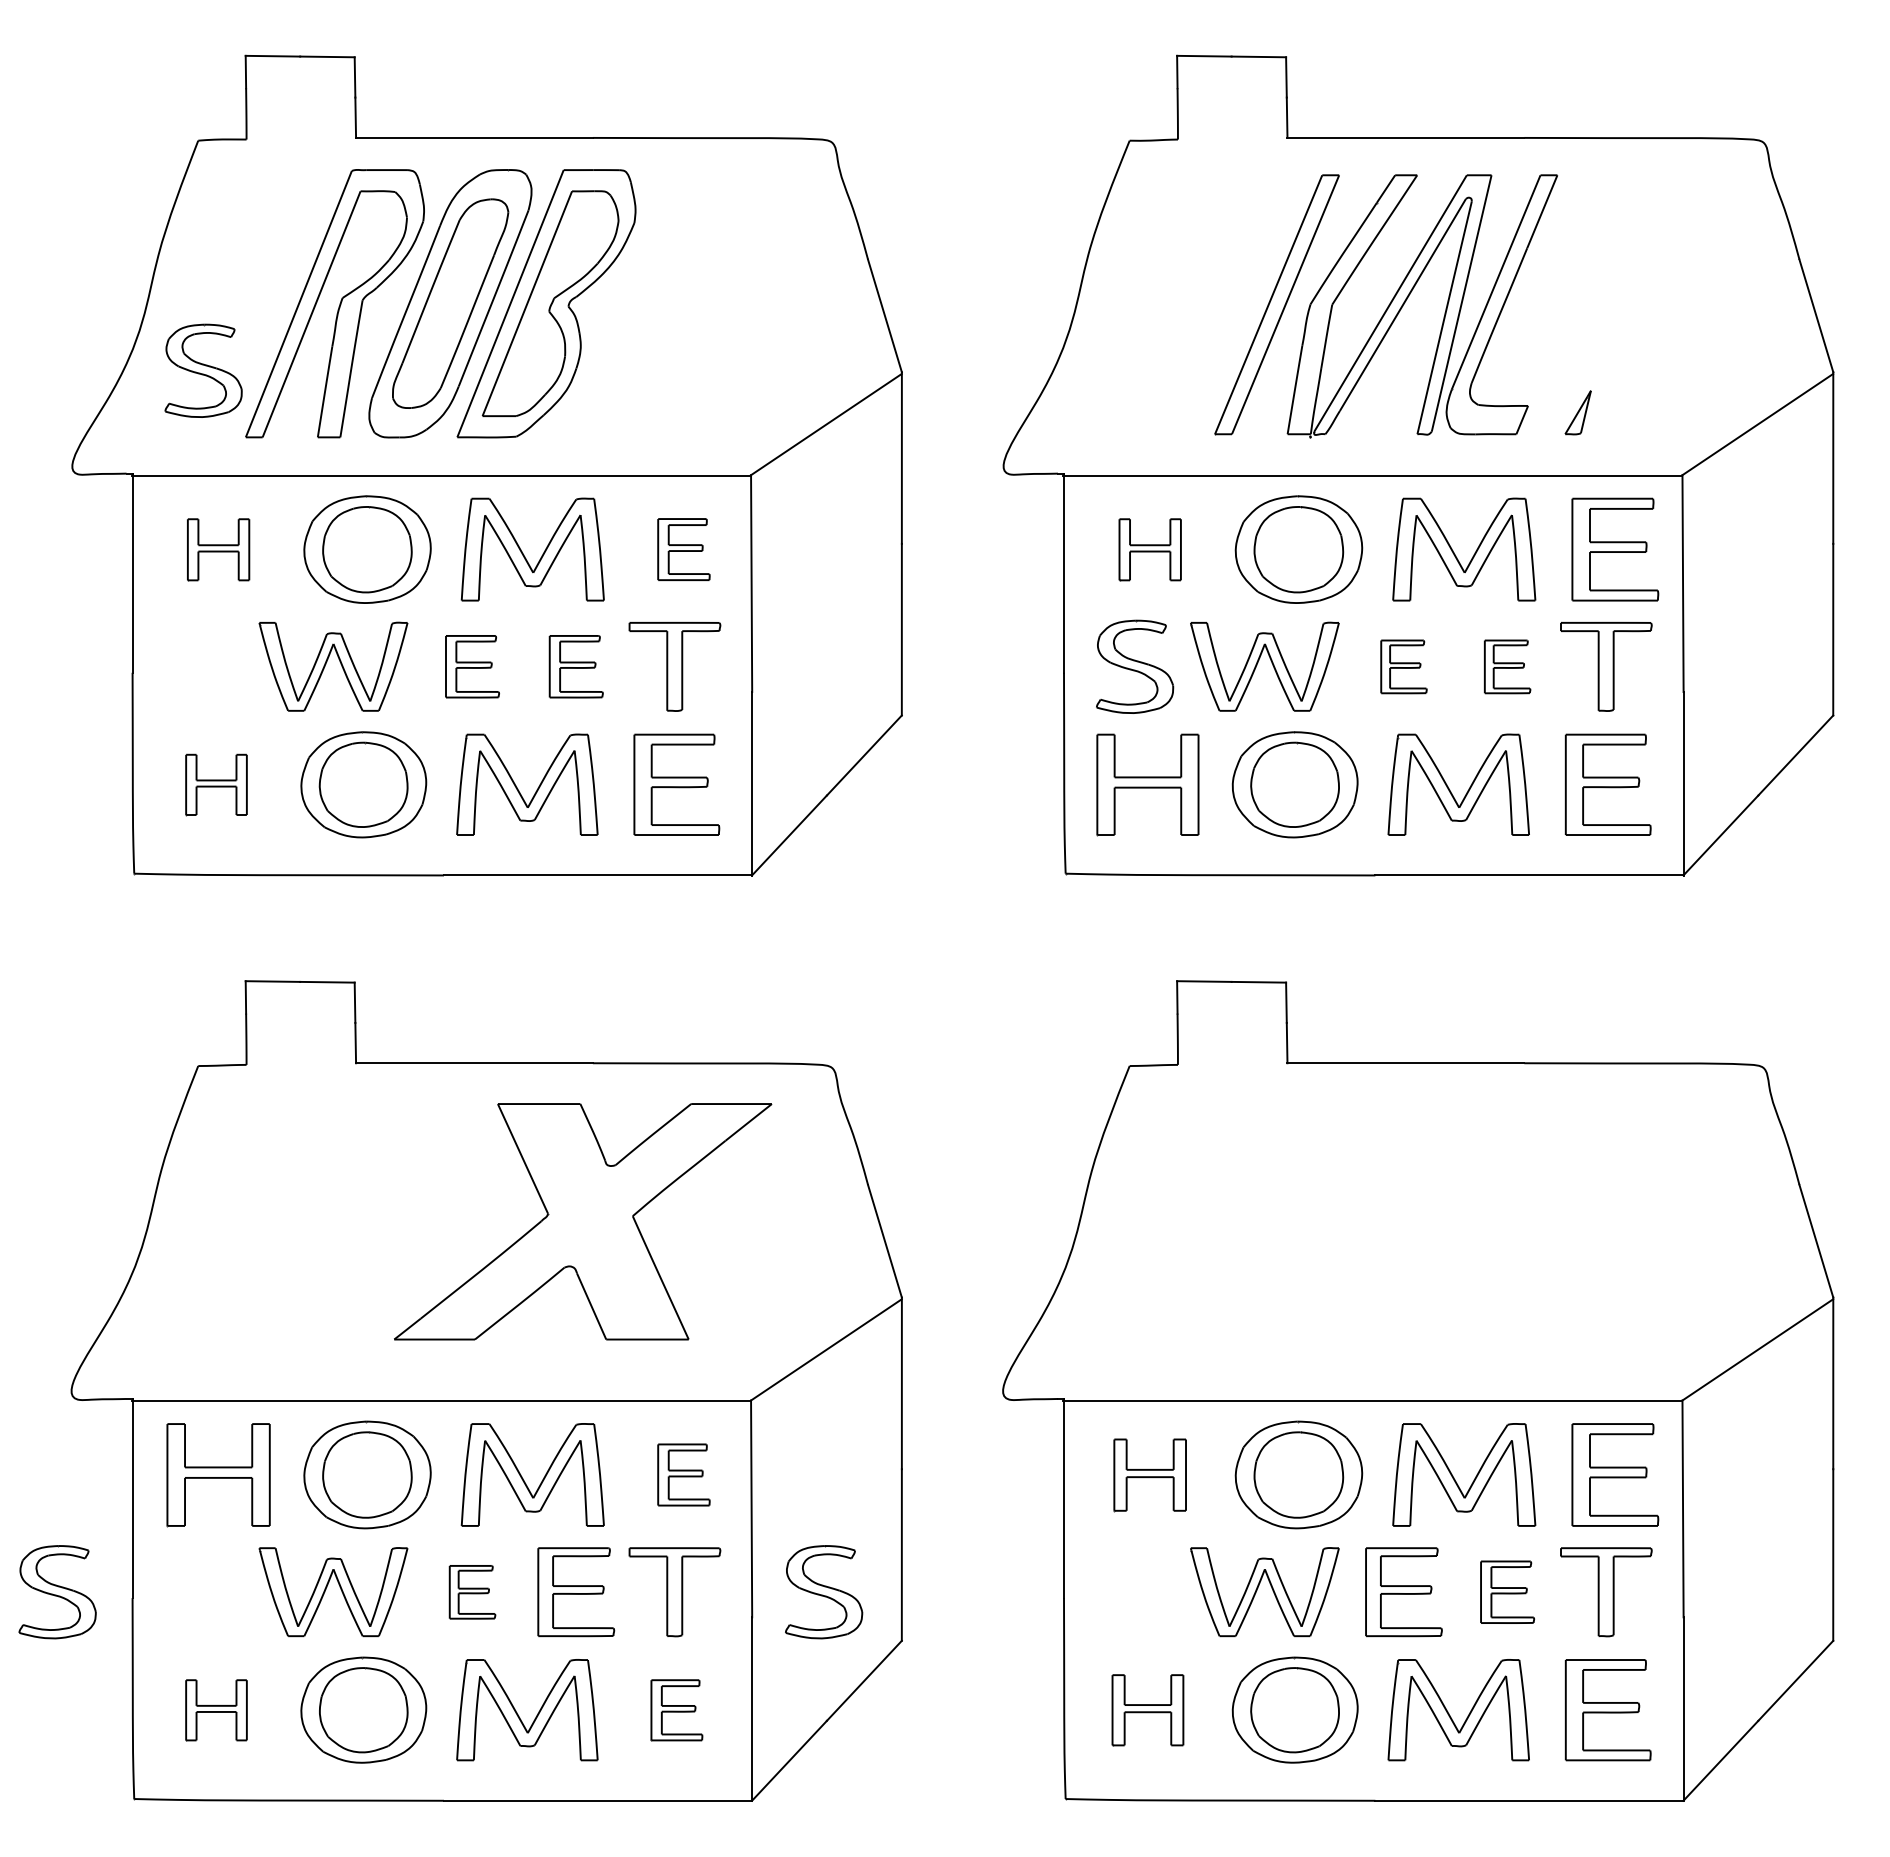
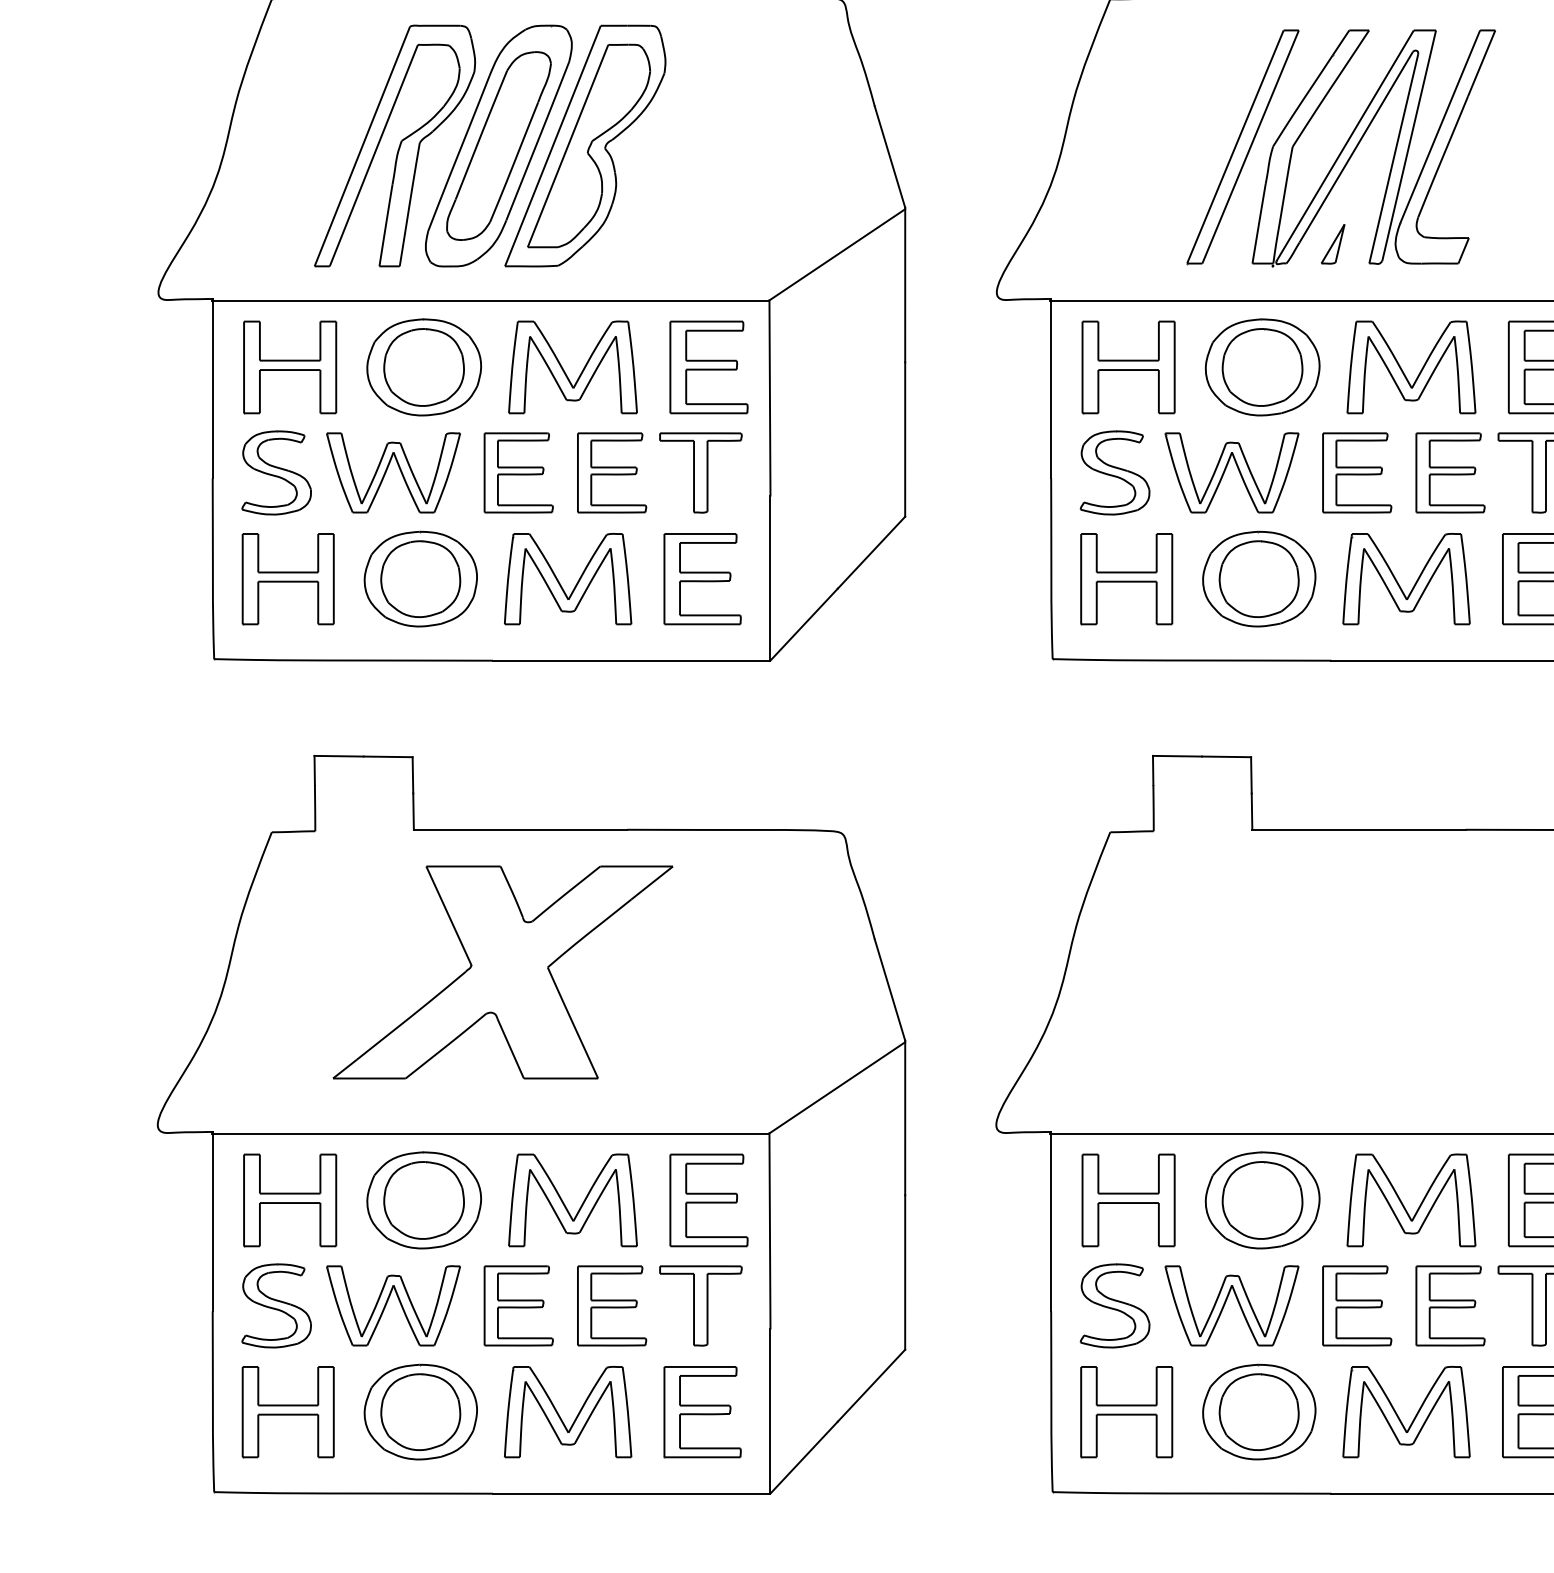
part: (203, 370) -> (276, 472), moved
part: (1577, 412) -> (1332, 243), moved
part: (218, 549) -> (290, 367), size x1.67
part: (683, 549) -> (708, 367), size x1.67
part: (1150, 549) -> (1129, 367), size x1.67
part: (472, 666) -> (518, 472), size x1.43
part: (576, 666) -> (612, 472), size x1.43
part: (1403, 666) -> (1356, 472), size x1.67
part: (1507, 666) -> (1450, 472), size x1.67
part: (216, 784) -> (288, 578), size x1.67
part: (583, 1221) -> (503, 972), moved
part: (683, 1474) -> (708, 1199), size x1.67
part: (1150, 1475) -> (1129, 1200), size x1.43
part: (57, 1592) -> (276, 1306), moved
part: (472, 1592) -> (518, 1306), size x1.67
part: (824, 1592) -> (1115, 1306), moved
part: (1507, 1592) -> (1450, 1306), size x1.43
part: (216, 1710) -> (288, 1412), size x1.67
part: (676, 1710) -> (702, 1412), size x1.67
part: (1147, 1710) -> (1126, 1412), size x1.43

